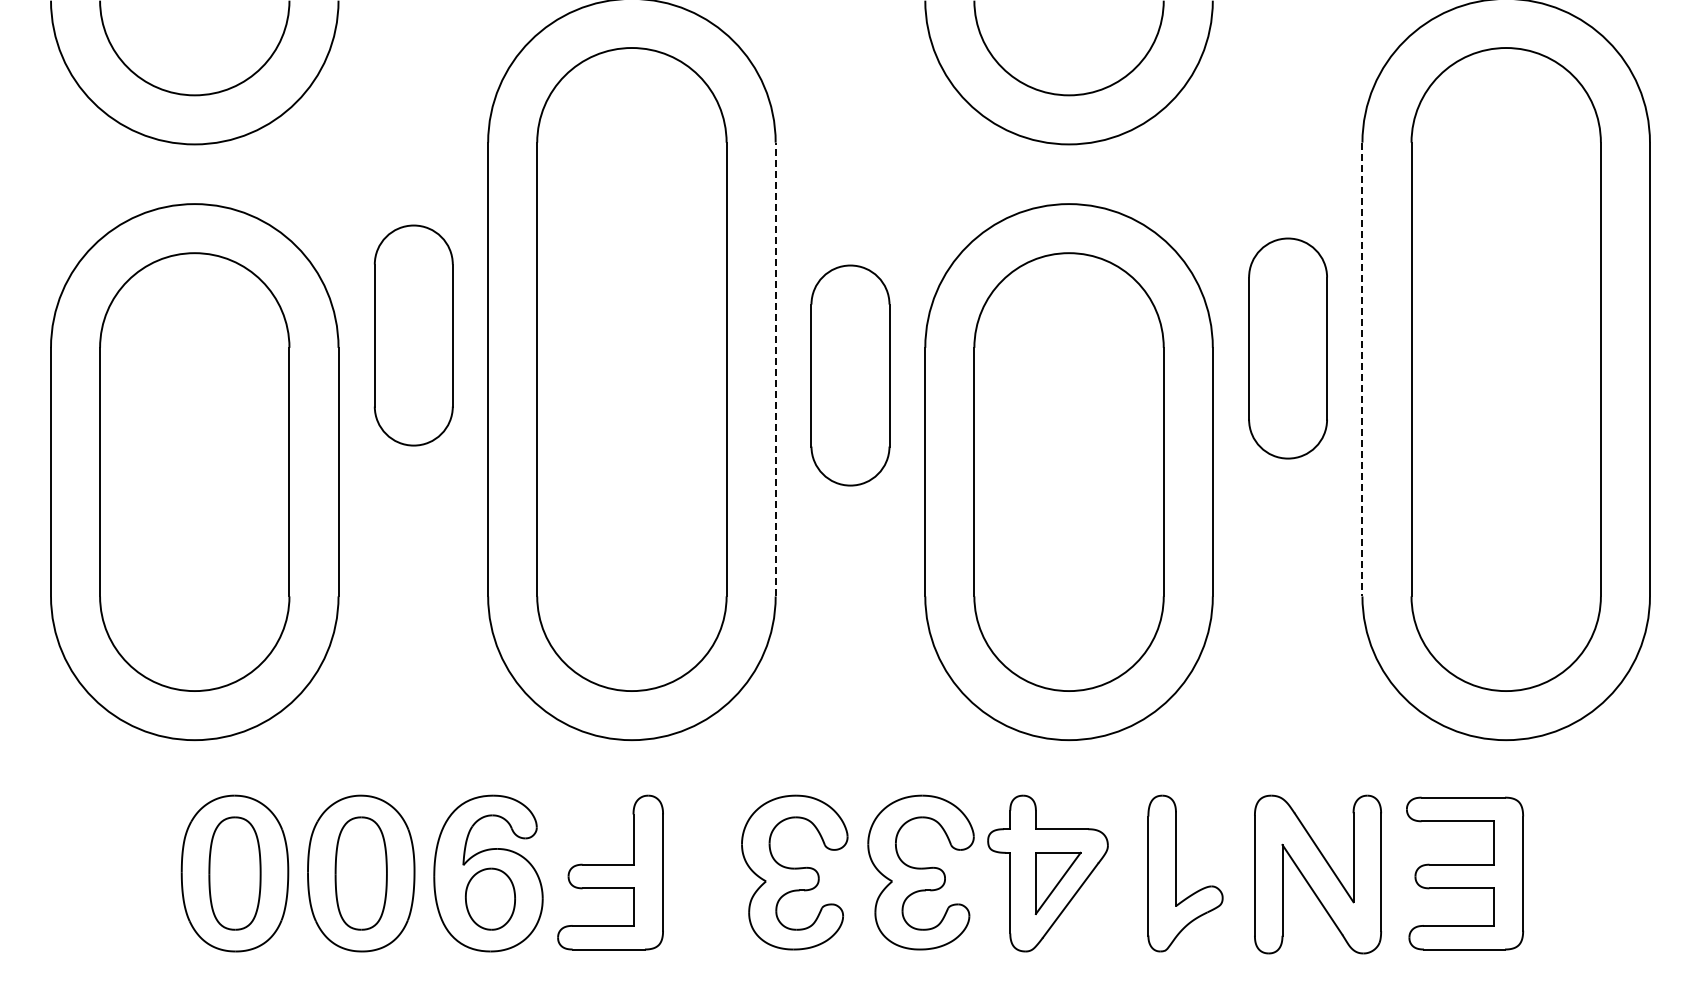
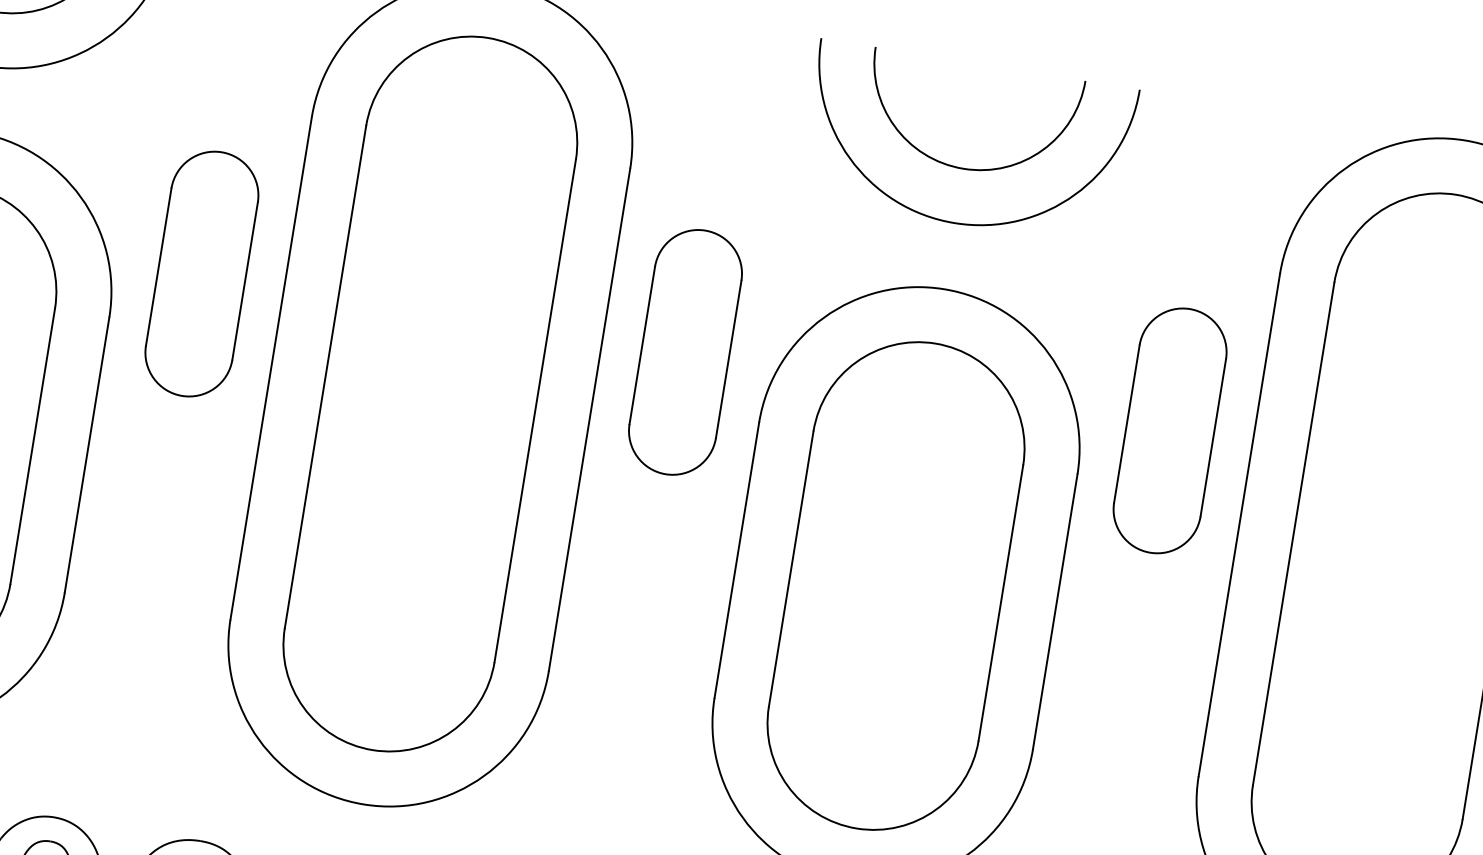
part: (413, 335) -> (201, 273), moved
part: (1287, 348) -> (1169, 430), moved
line: (775, 369) -> (589, 419), dashed -> solid
line: (1362, 369) -> (1239, 525), dashed -> solid
part: (850, 375) -> (685, 352), moved

